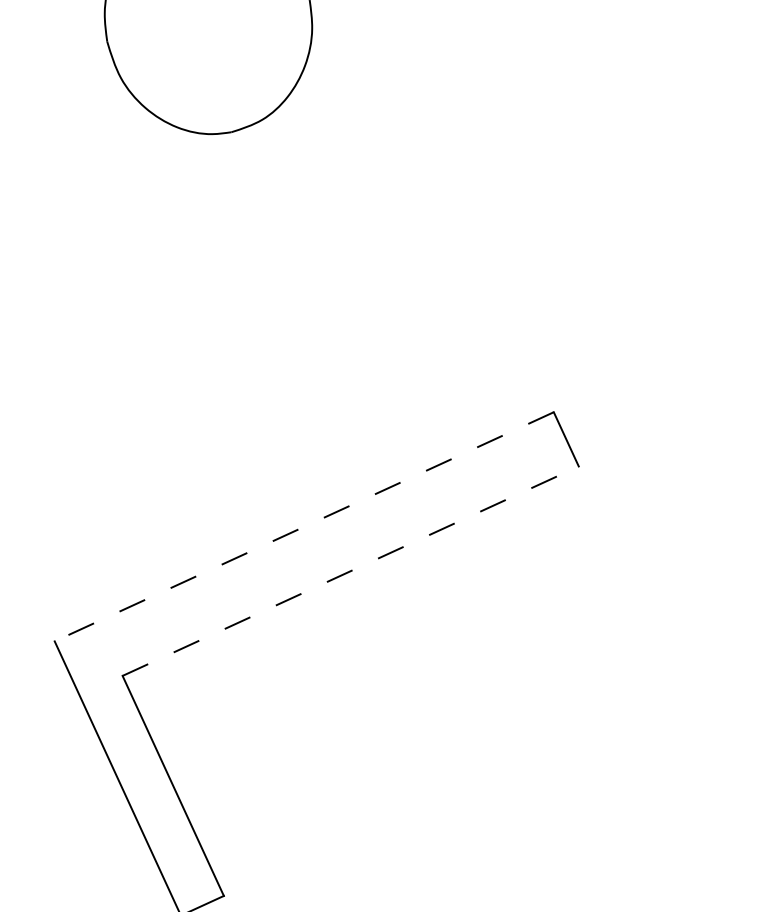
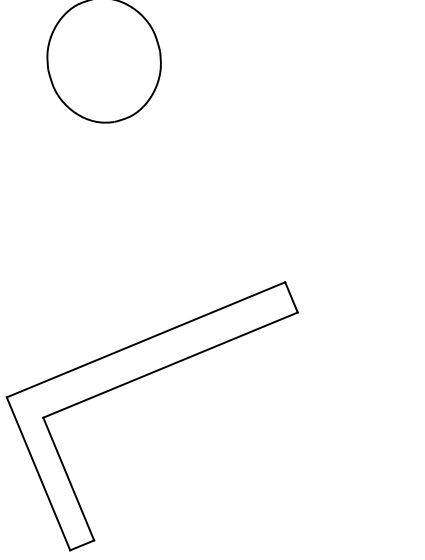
line: (305, 526) -> (146, 339), dashed -> solid
line: (350, 571) -> (170, 365), dashed -> solid

